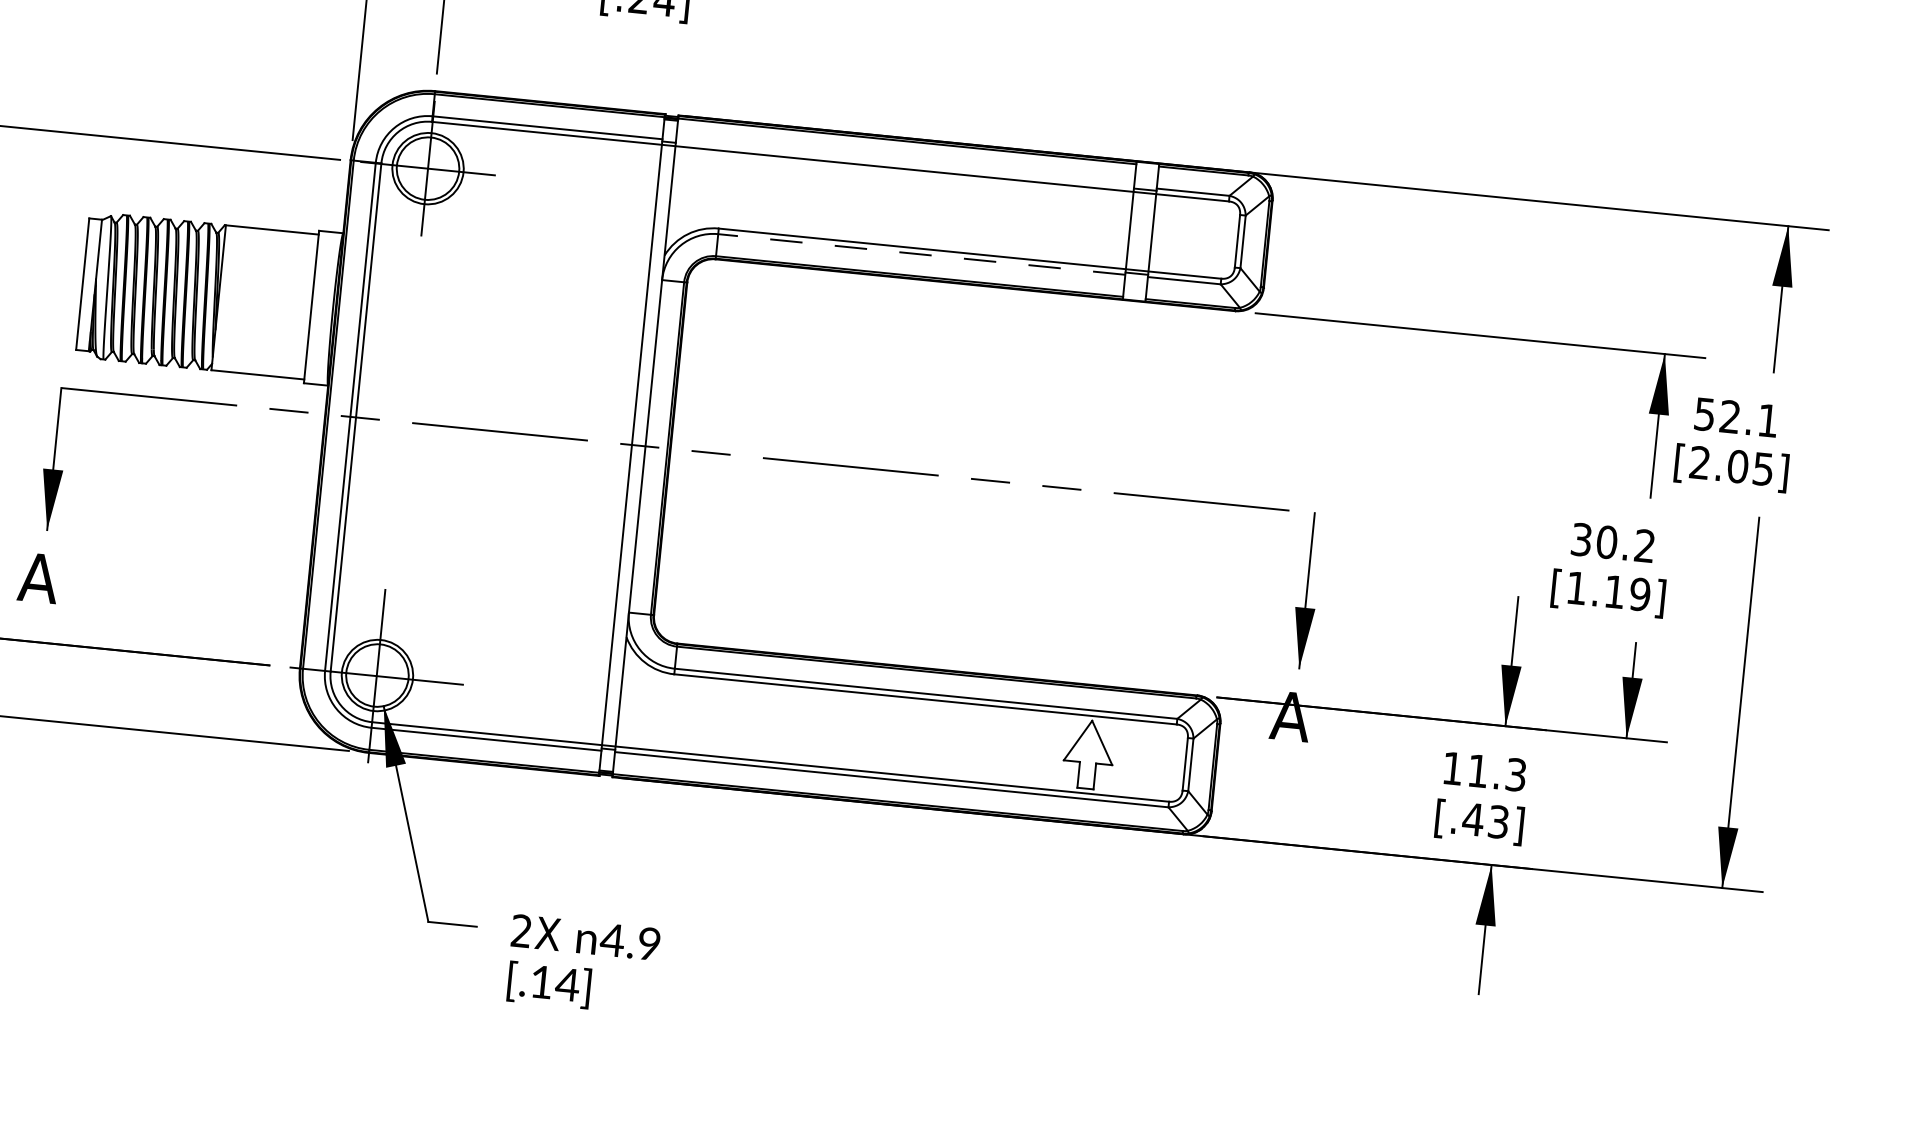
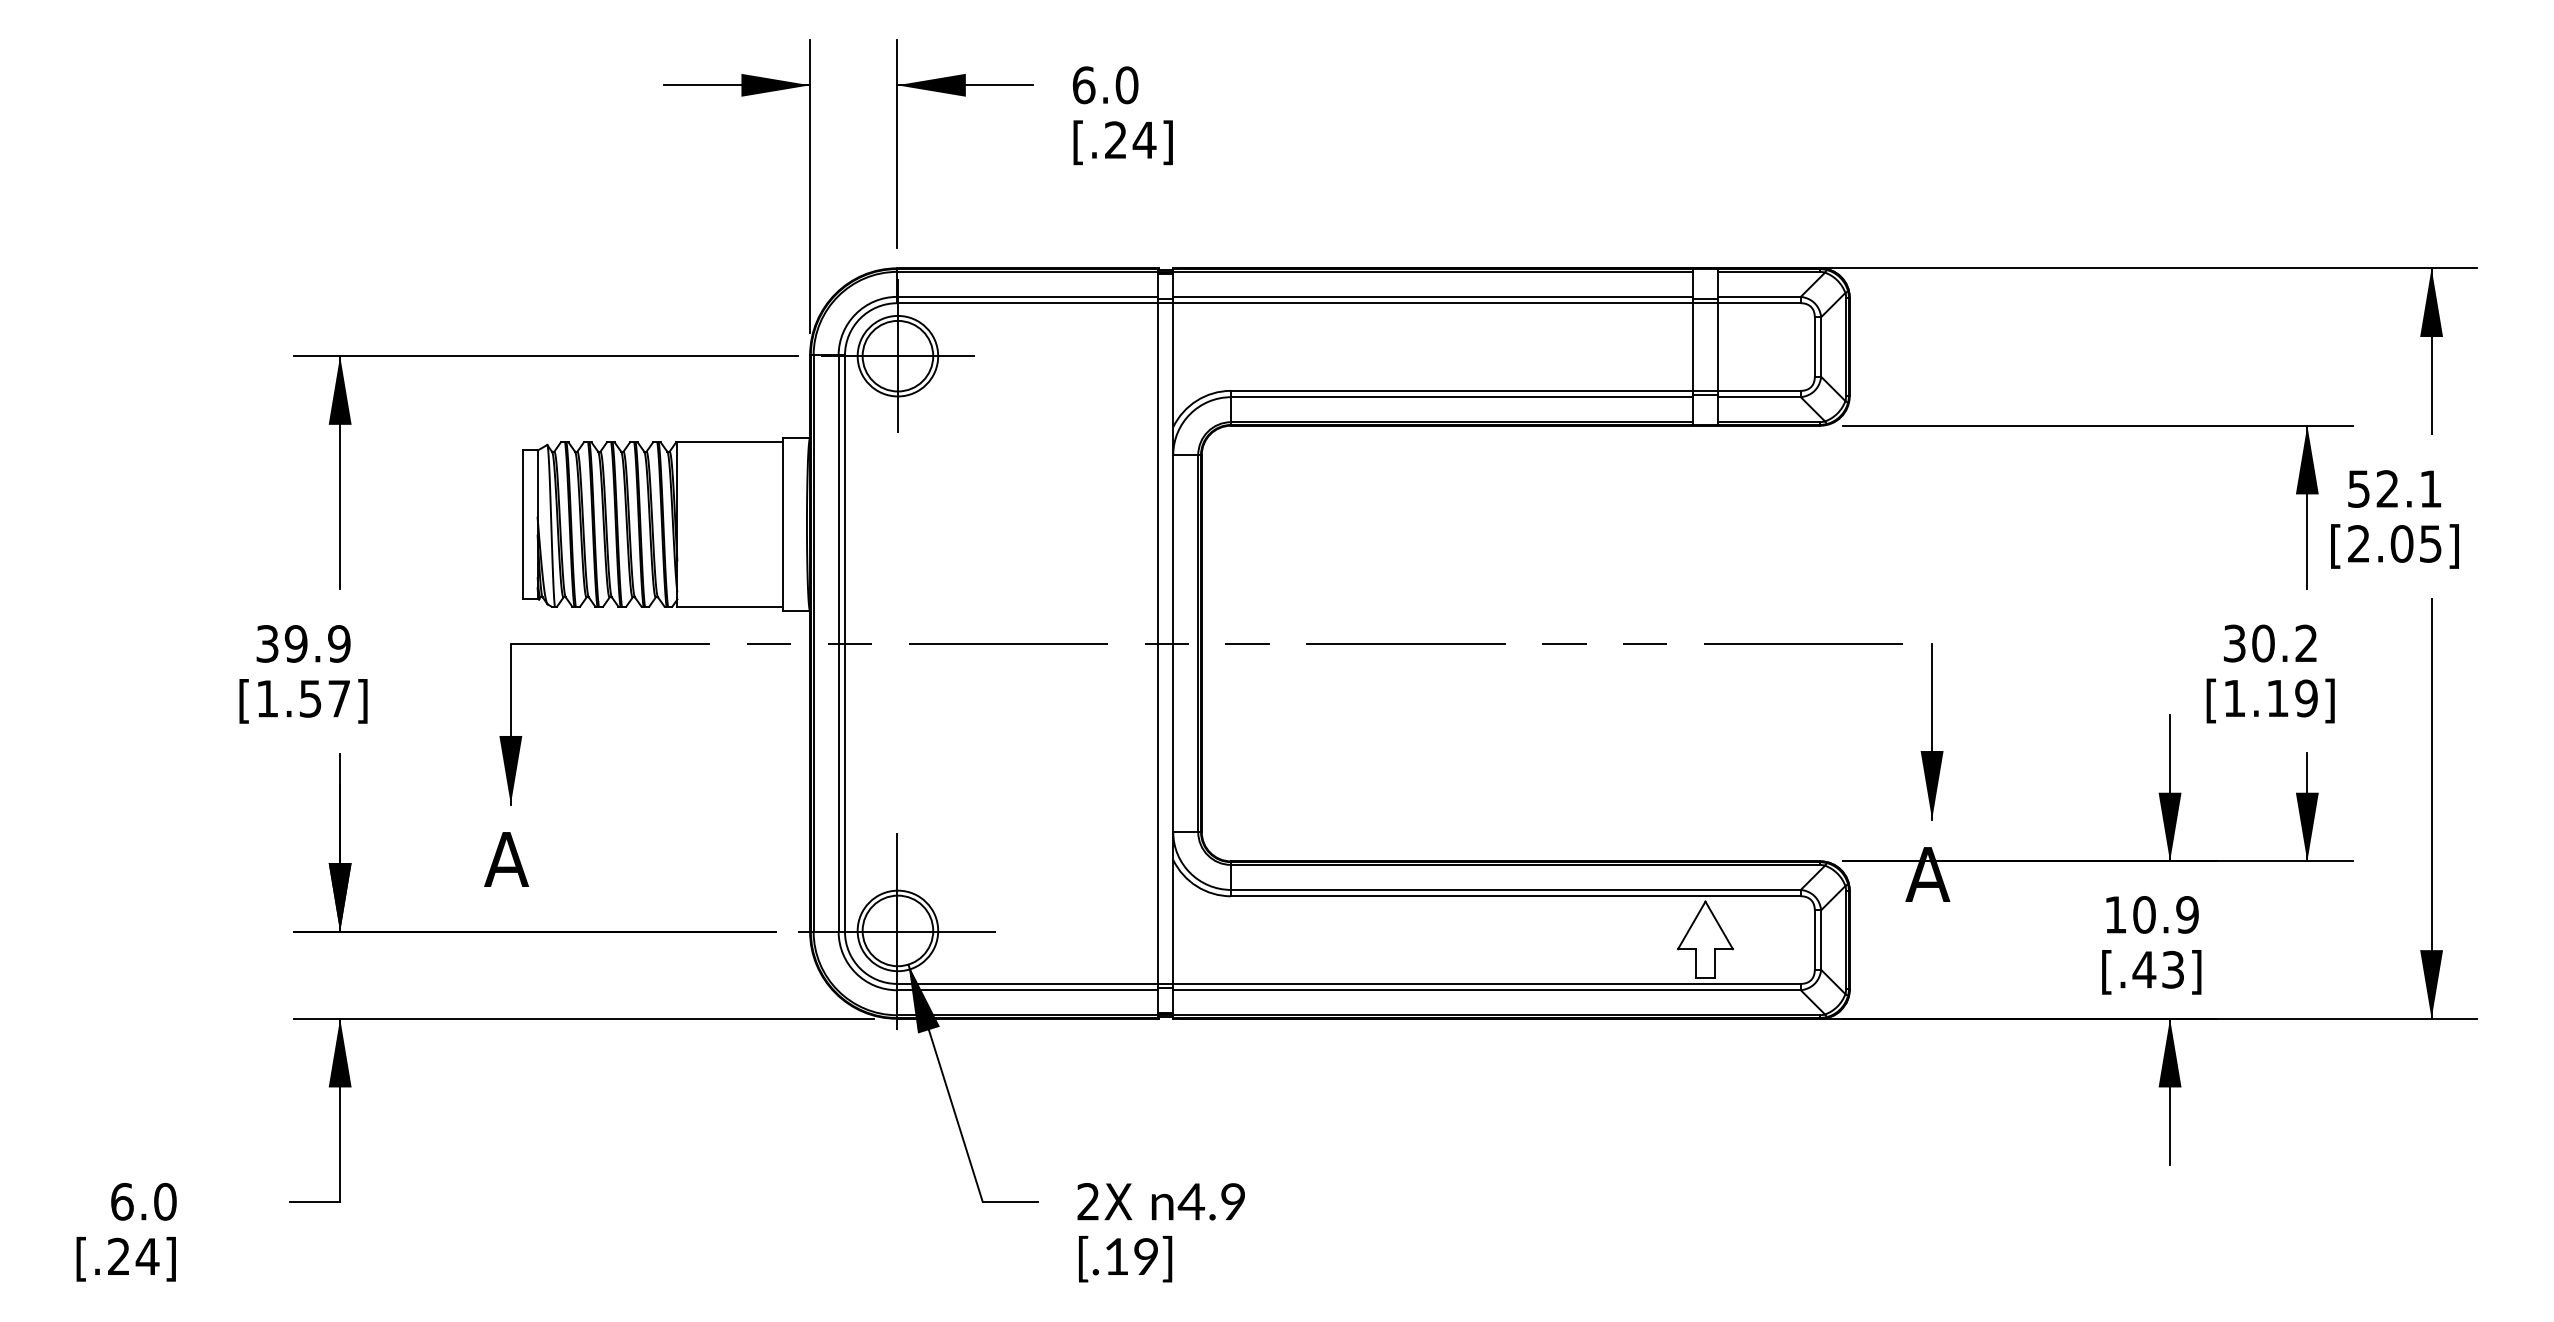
line: (904, 163) -> (1432, 296), added
line: (921, 254) -> (1461, 397), dashed -> solid
text: (1496, 772) -> (2165, 914), 11.3 -> 10.9
text: (567, 984) -> (1145, 1256), [.14] -> [.19]

